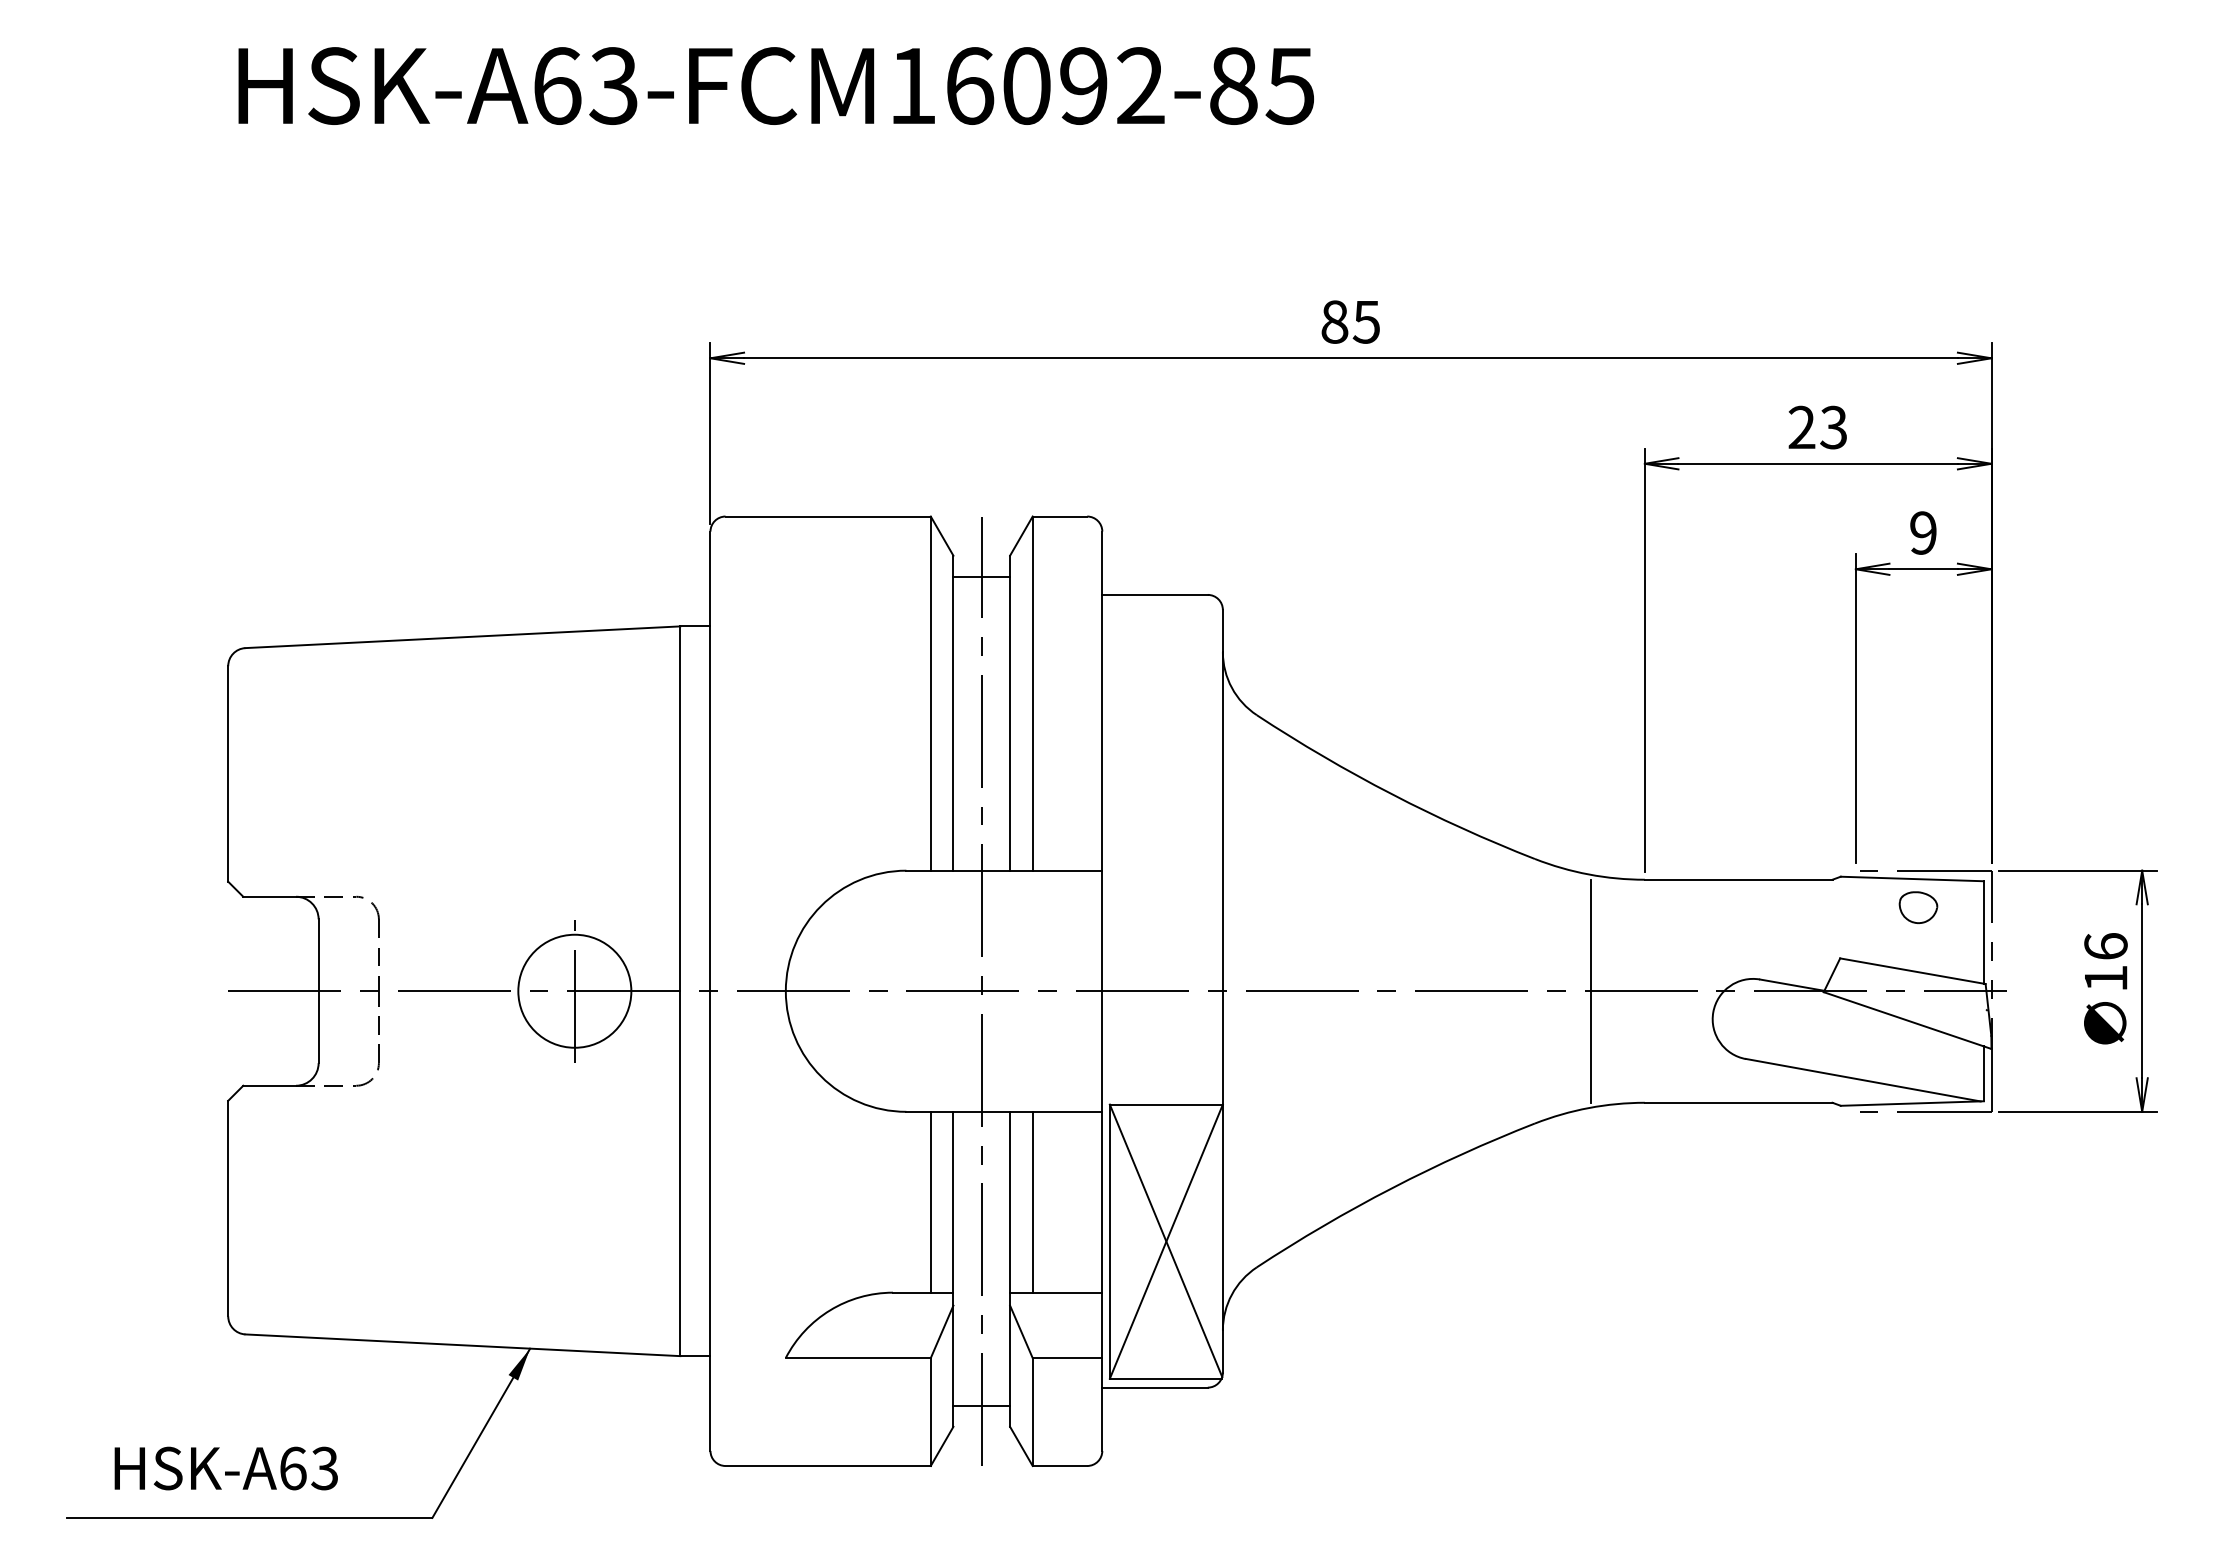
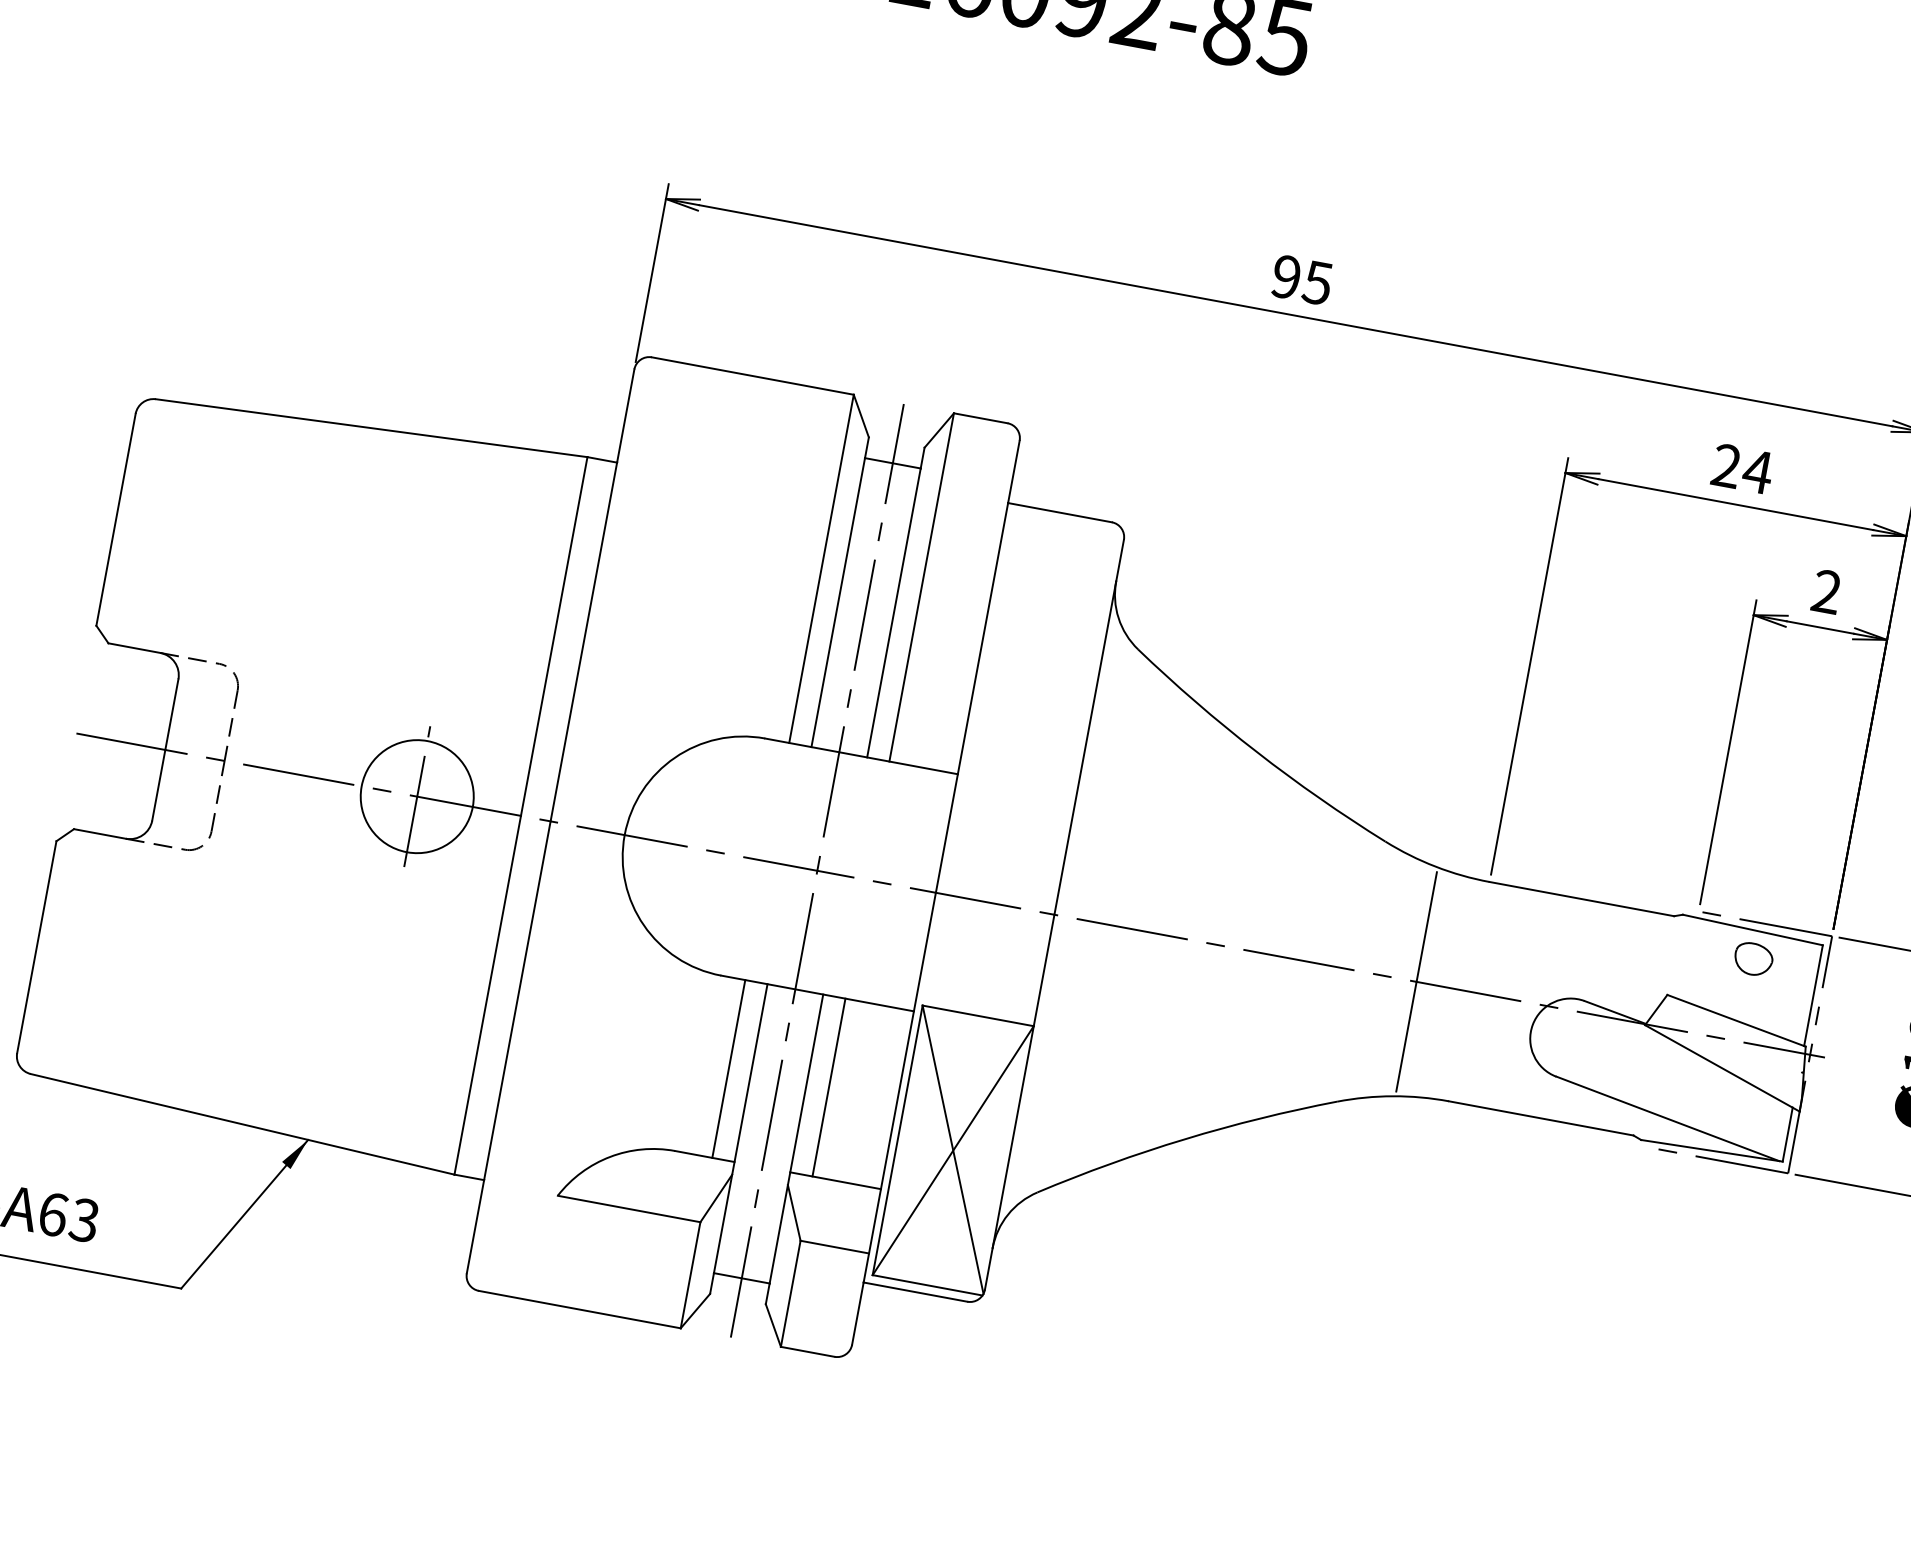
text: (1334, 321) -> (1286, 276), 85 -> 95
text: (1833, 427) -> (1757, 471), 23 -> 24
text: (1923, 532) -> (1826, 591), 9 -> 2

